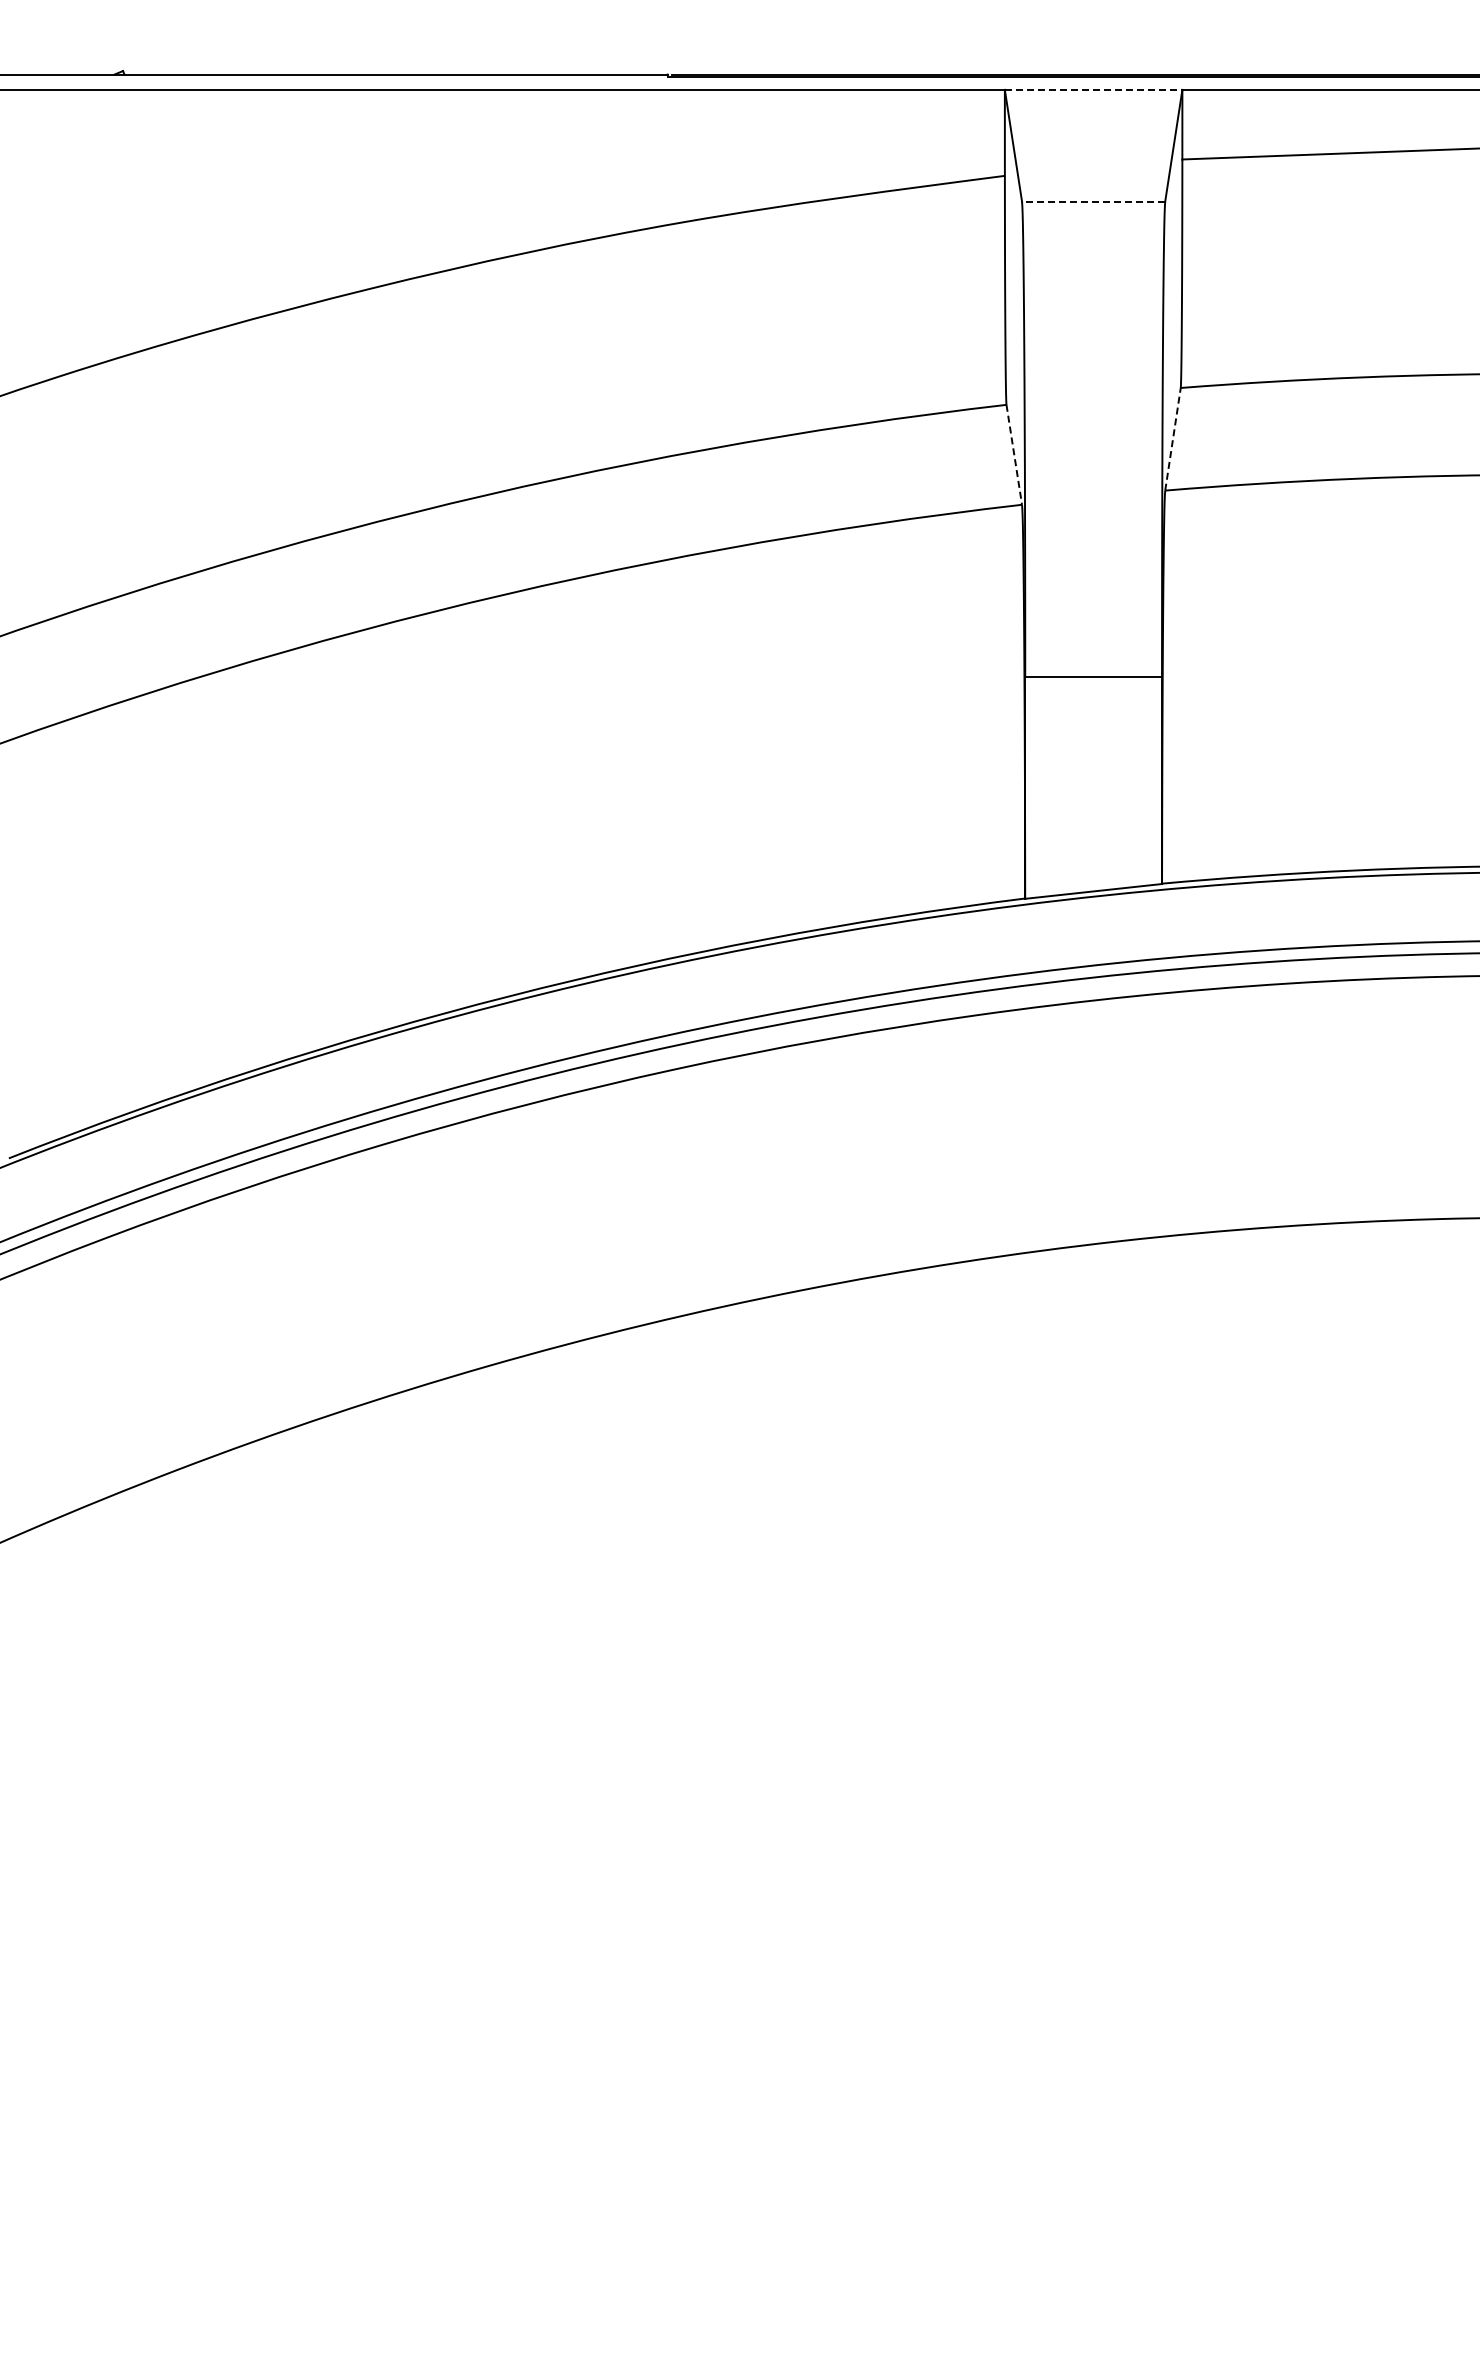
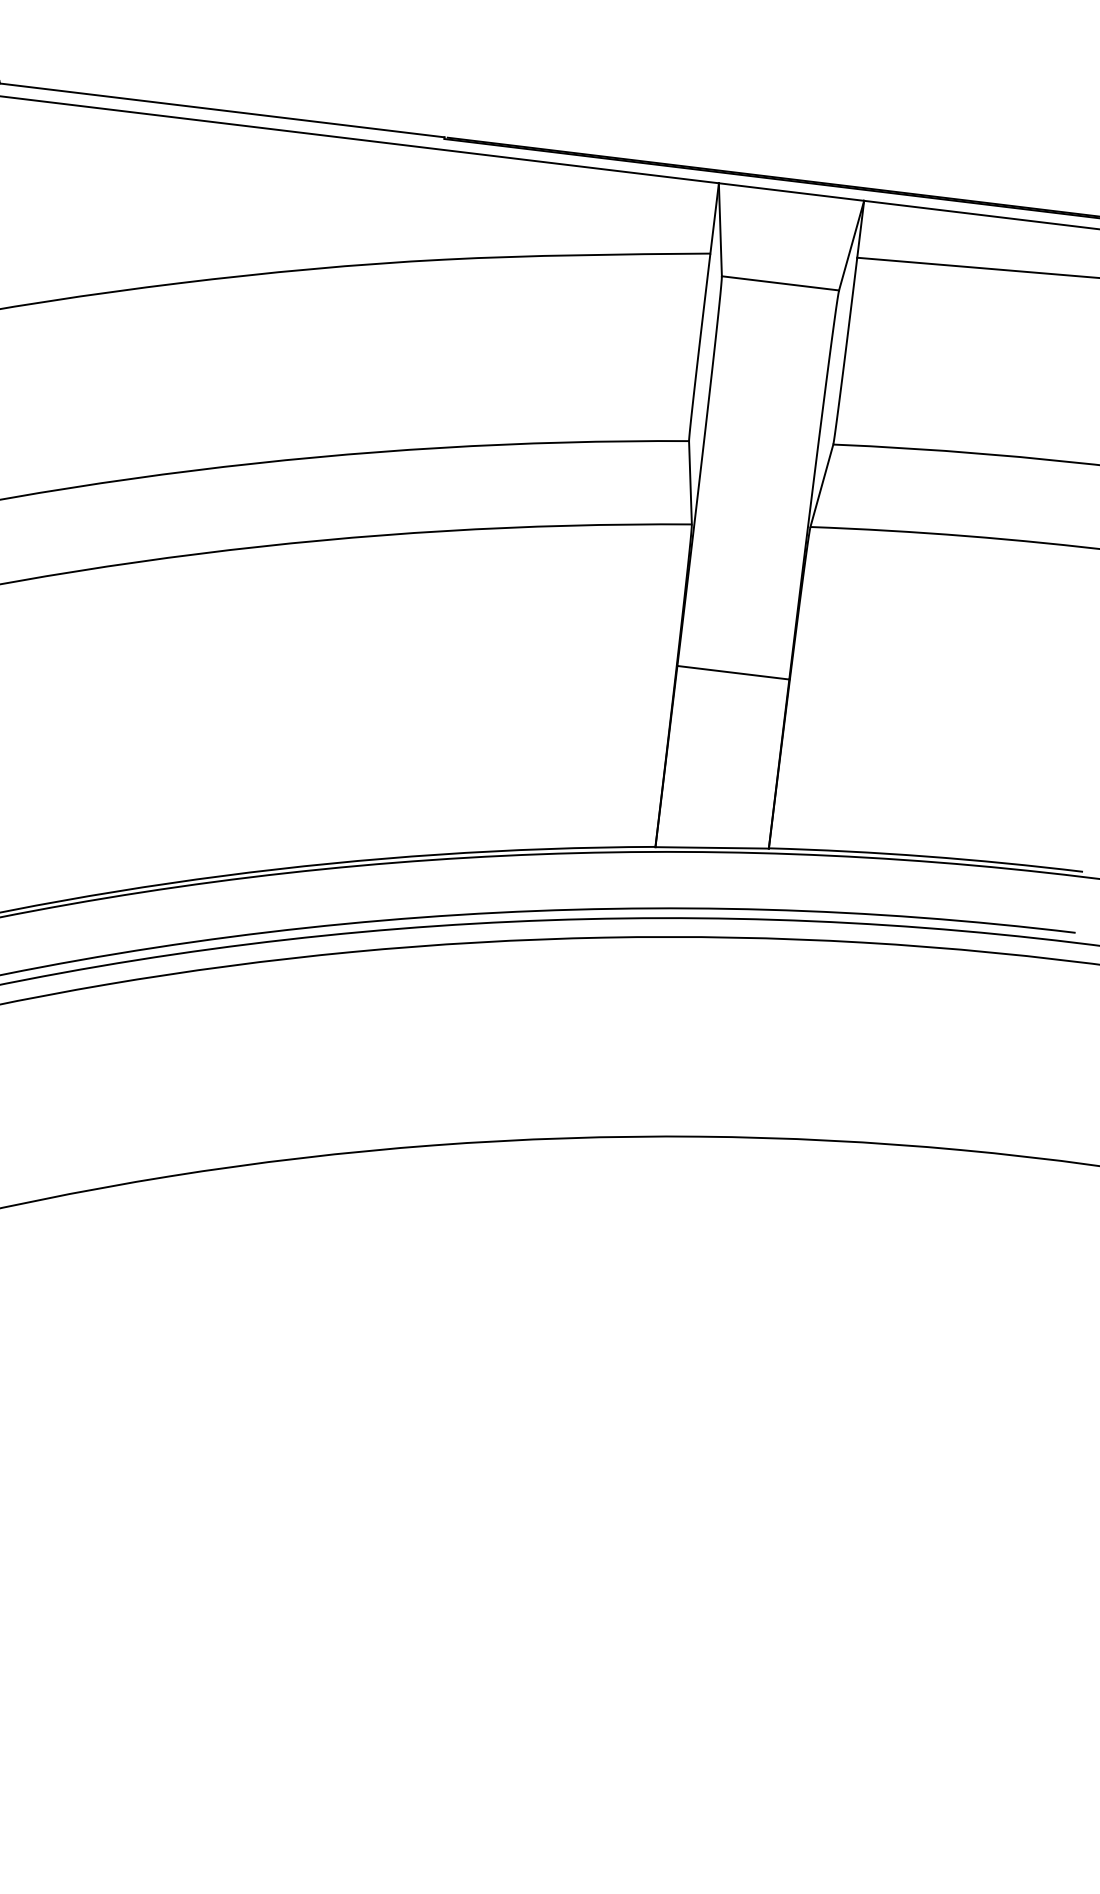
line: (1093, 89) -> (791, 191), dashed -> solid
line: (1093, 201) -> (780, 283), dashed -> solid
line: (1172, 439) -> (821, 485), dashed -> solid
line: (1014, 454) -> (690, 482), dashed -> solid

